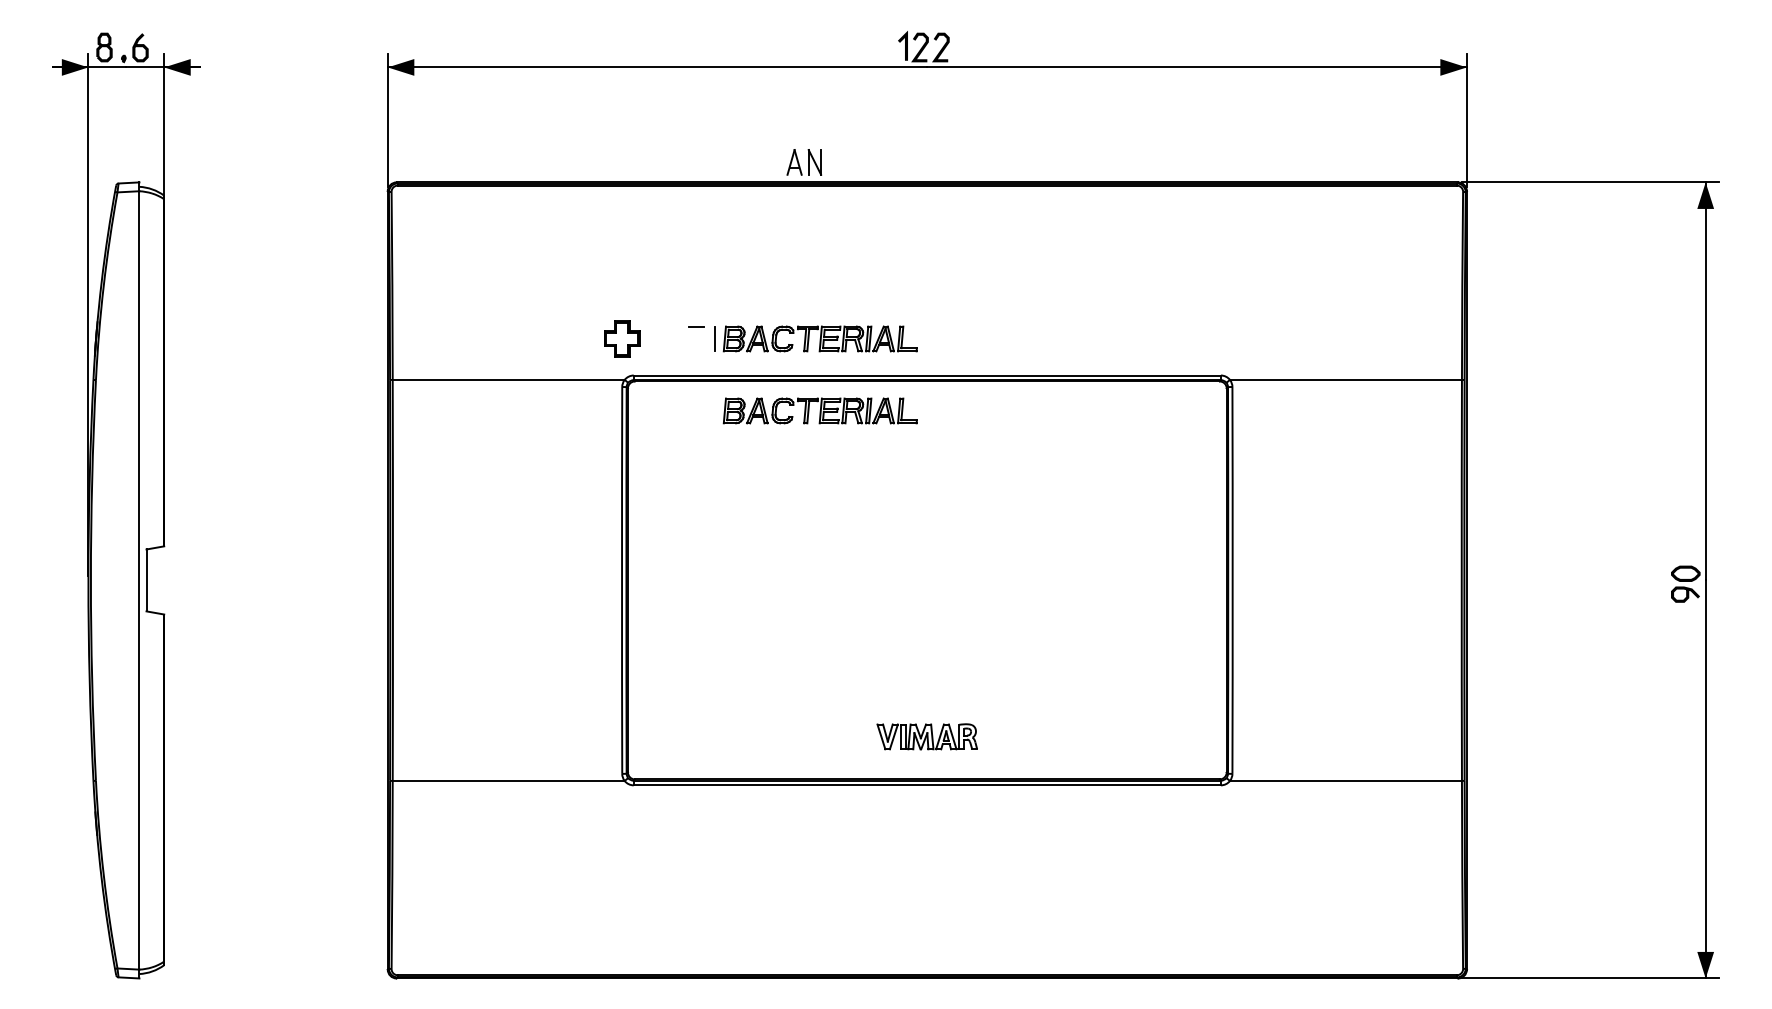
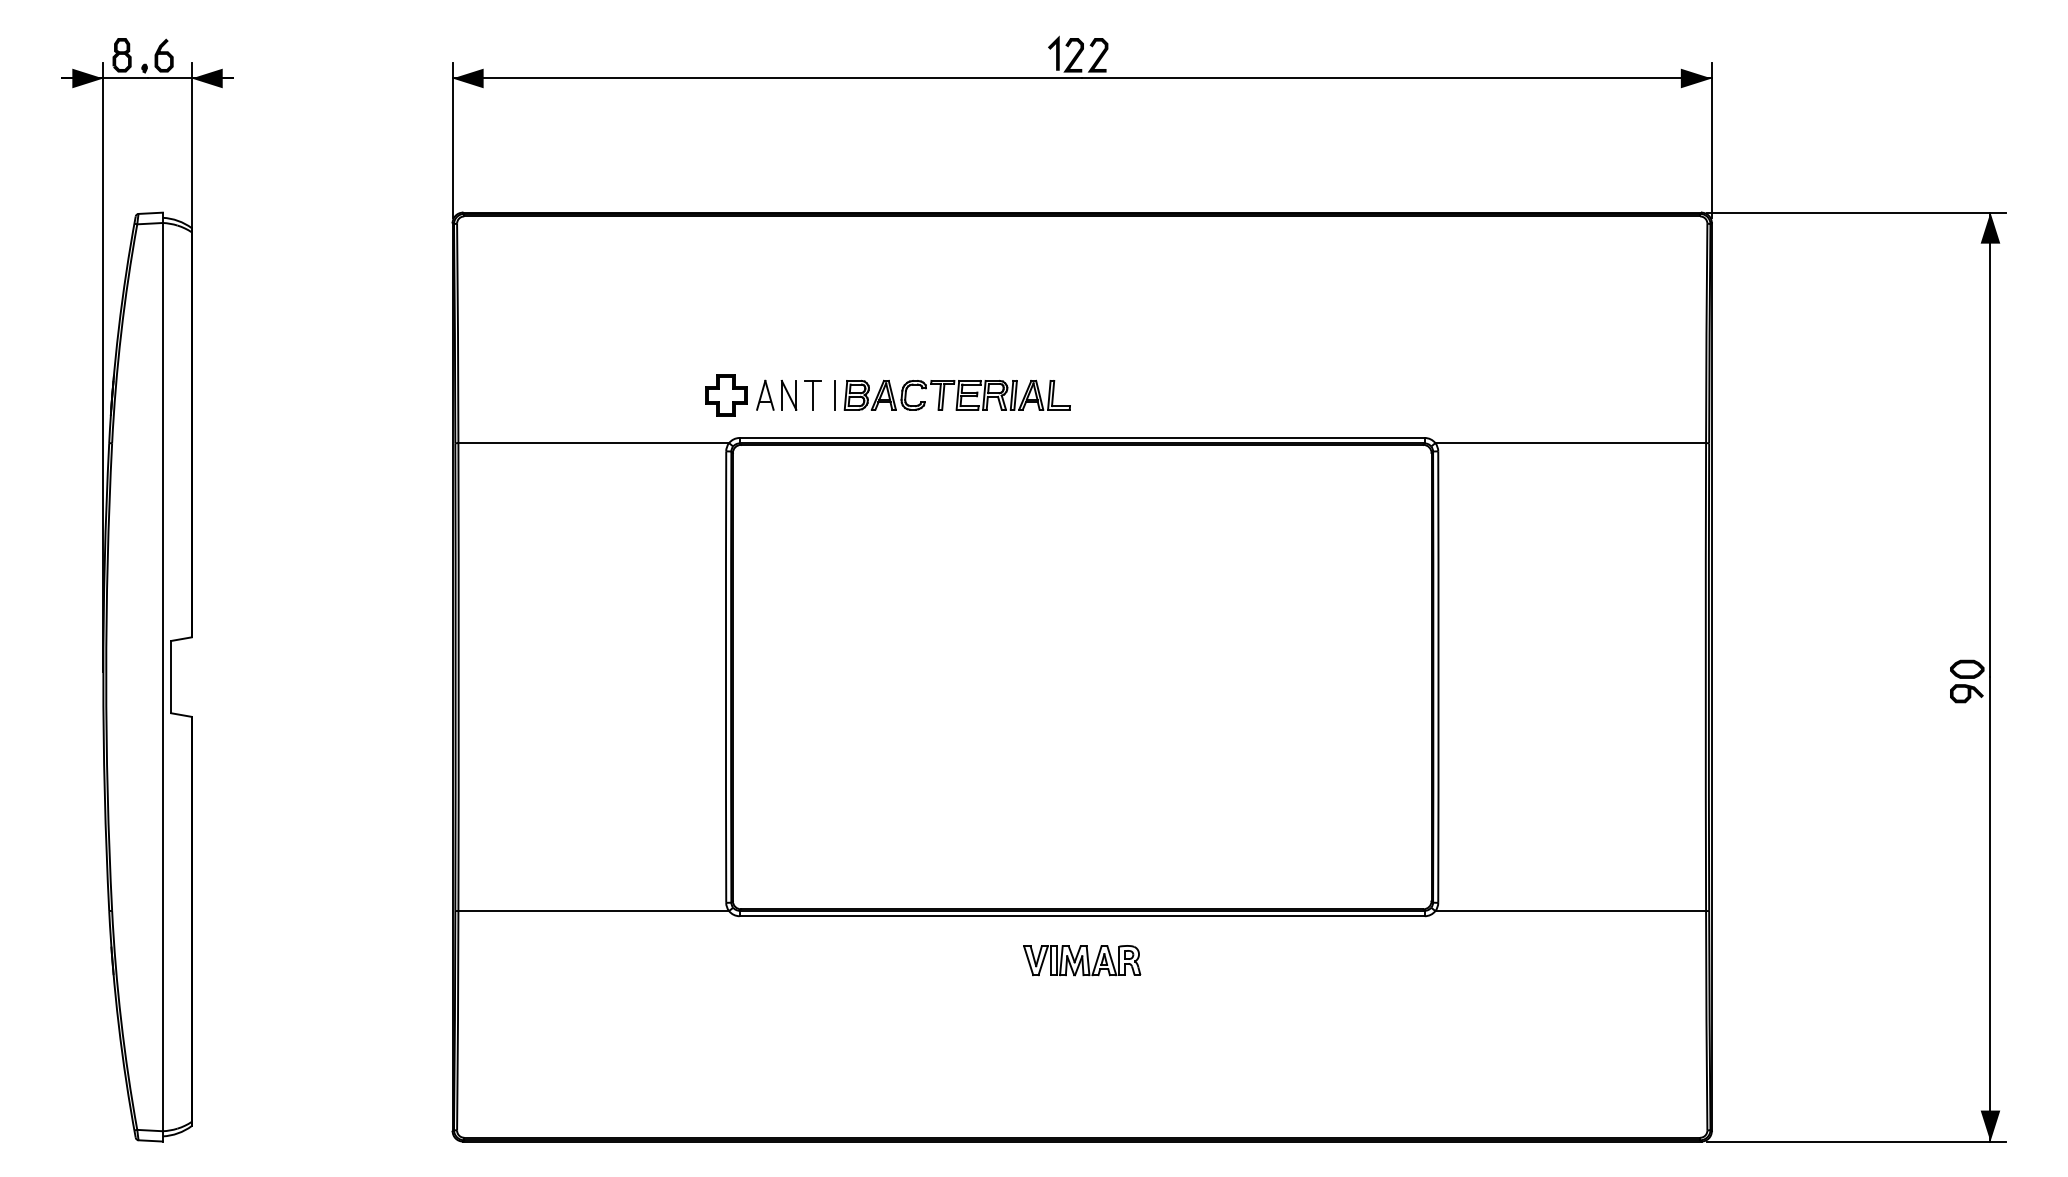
part: (804, 161) -> (776, 394), moved
line: (696, 338) -> (812, 394), added
part: (819, 410) -> (956, 478), removed
part: (927, 736) -> (1082, 960), moved

